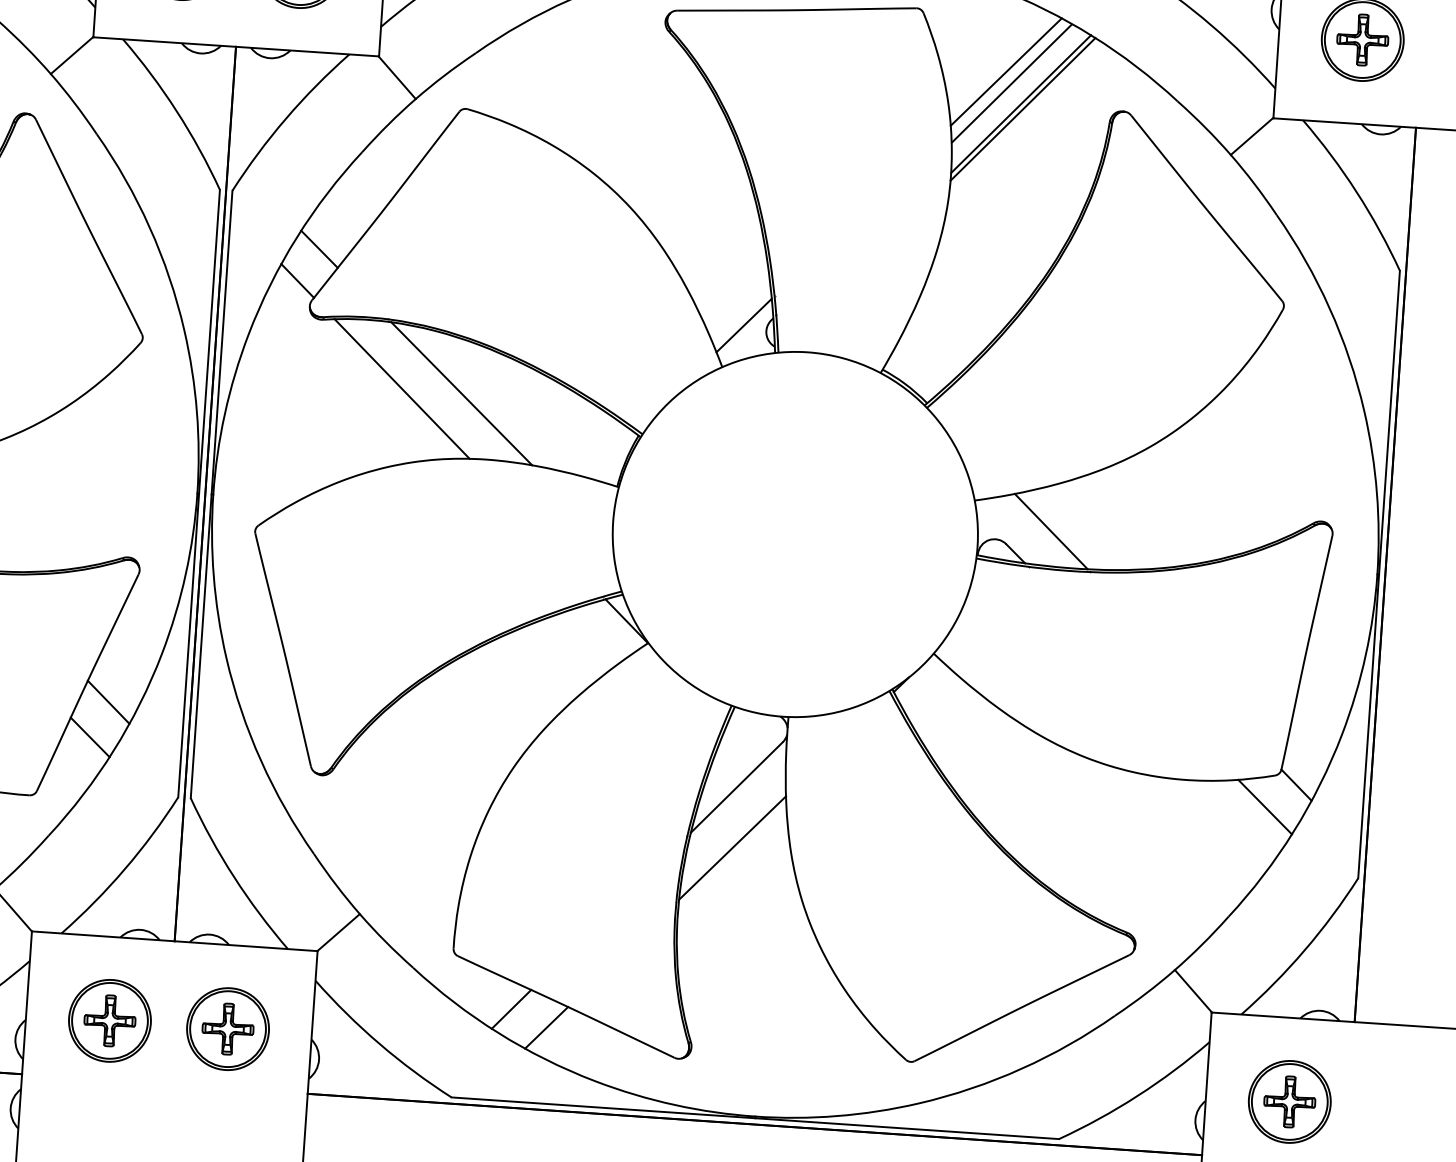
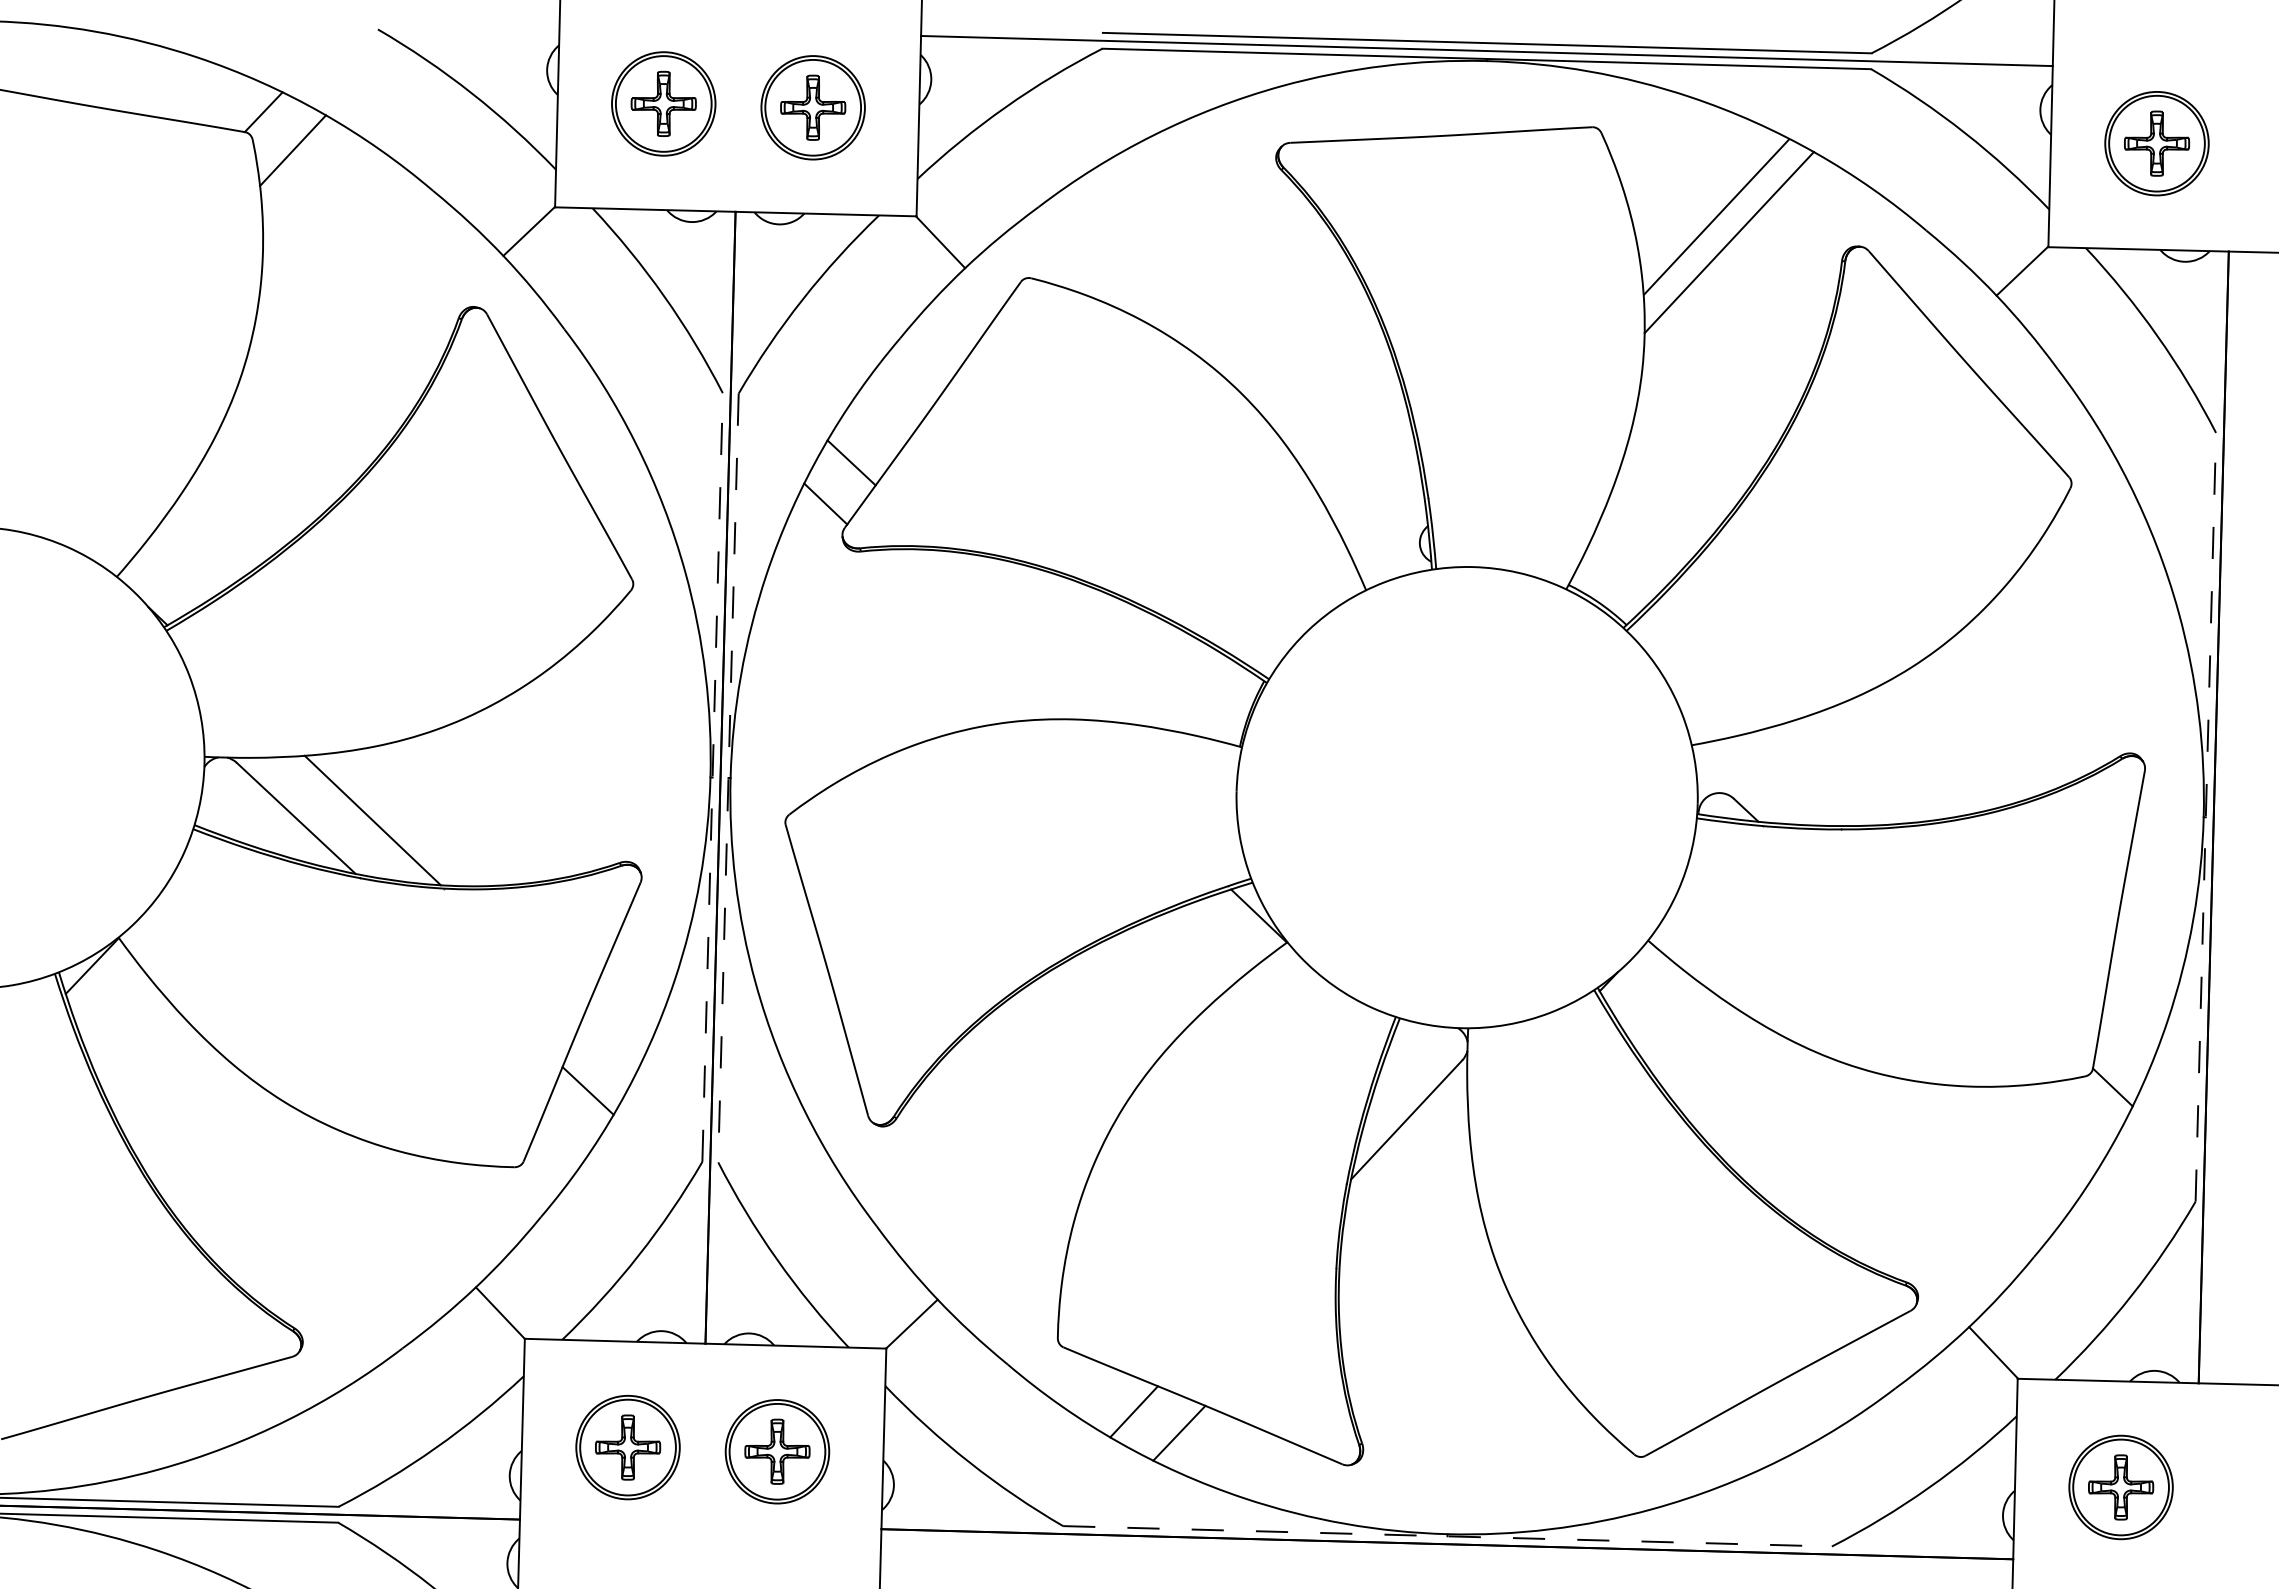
line: (1006, 71) -> (1708, 202), removed
line: (1022, 108) -> (1731, 248), removed
line: (744, 325) -> (1391, 536), removed
line: (402, 388) -> (963, 634), removed
line: (461, 393) -> (1038, 637), removed
line: (199, 493) -> (712, 777), solid -> dashed
line: (211, 494) -> (728, 778), solid -> dashed
line: (1051, 531) -> (1790, 780), removed
line: (1378, 573) -> (2205, 816), solid -> dashed
line: (108, 702) -> (609, 1045), removed
line: (1265, 806) -> (2074, 1116), removed
line: (732, 847) -> (1404, 1196), removed
line: (756, 1118) -> (1448, 1536), solid -> dashed

